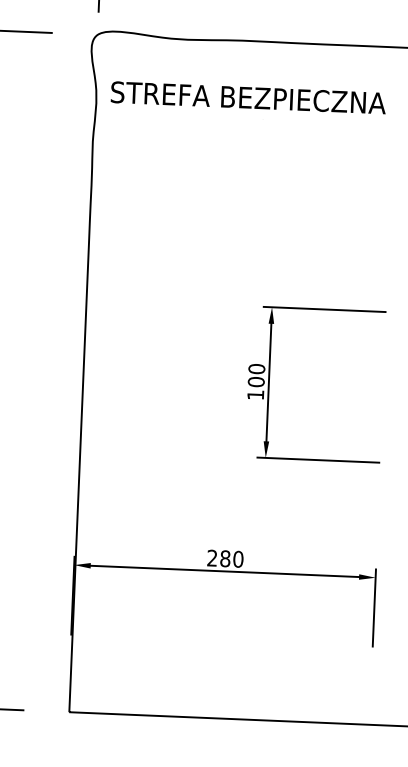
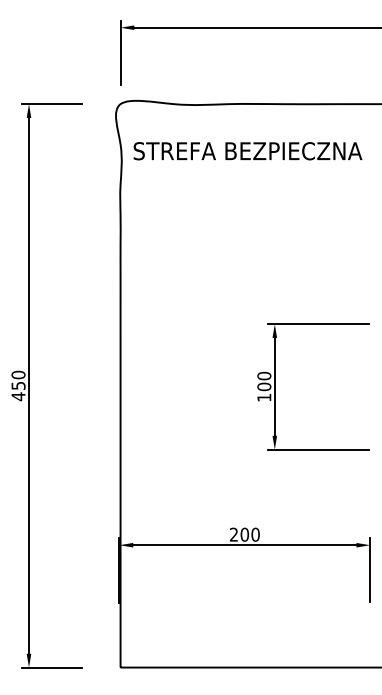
text: (225, 558) -> (244, 534), 280 -> 200

